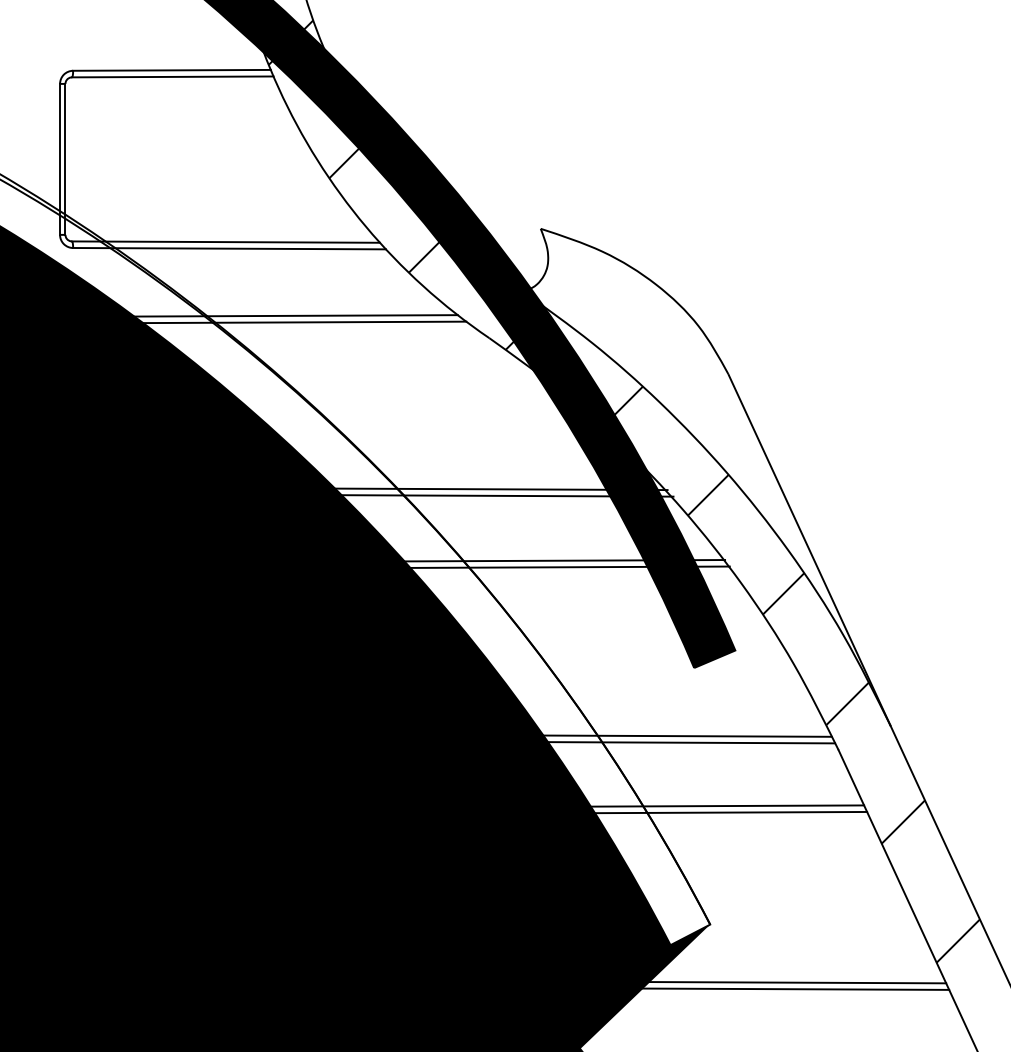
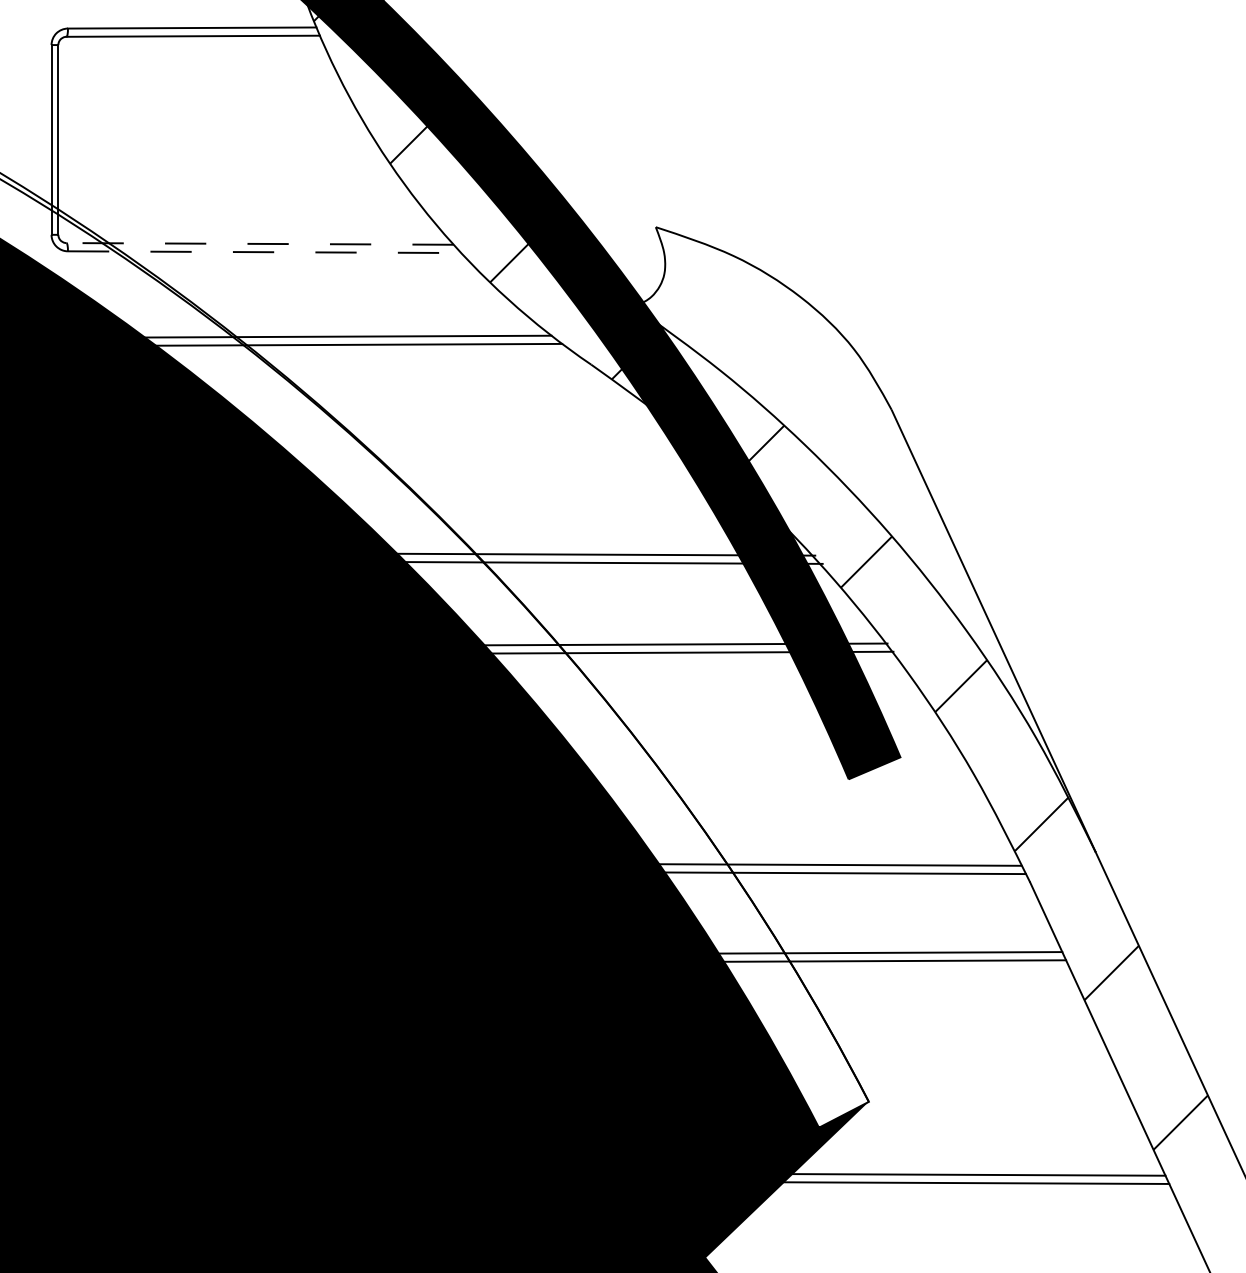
line: (225, 242) -> (259, 244), solid -> dashed
line: (230, 248) -> (265, 251), solid -> dashed

